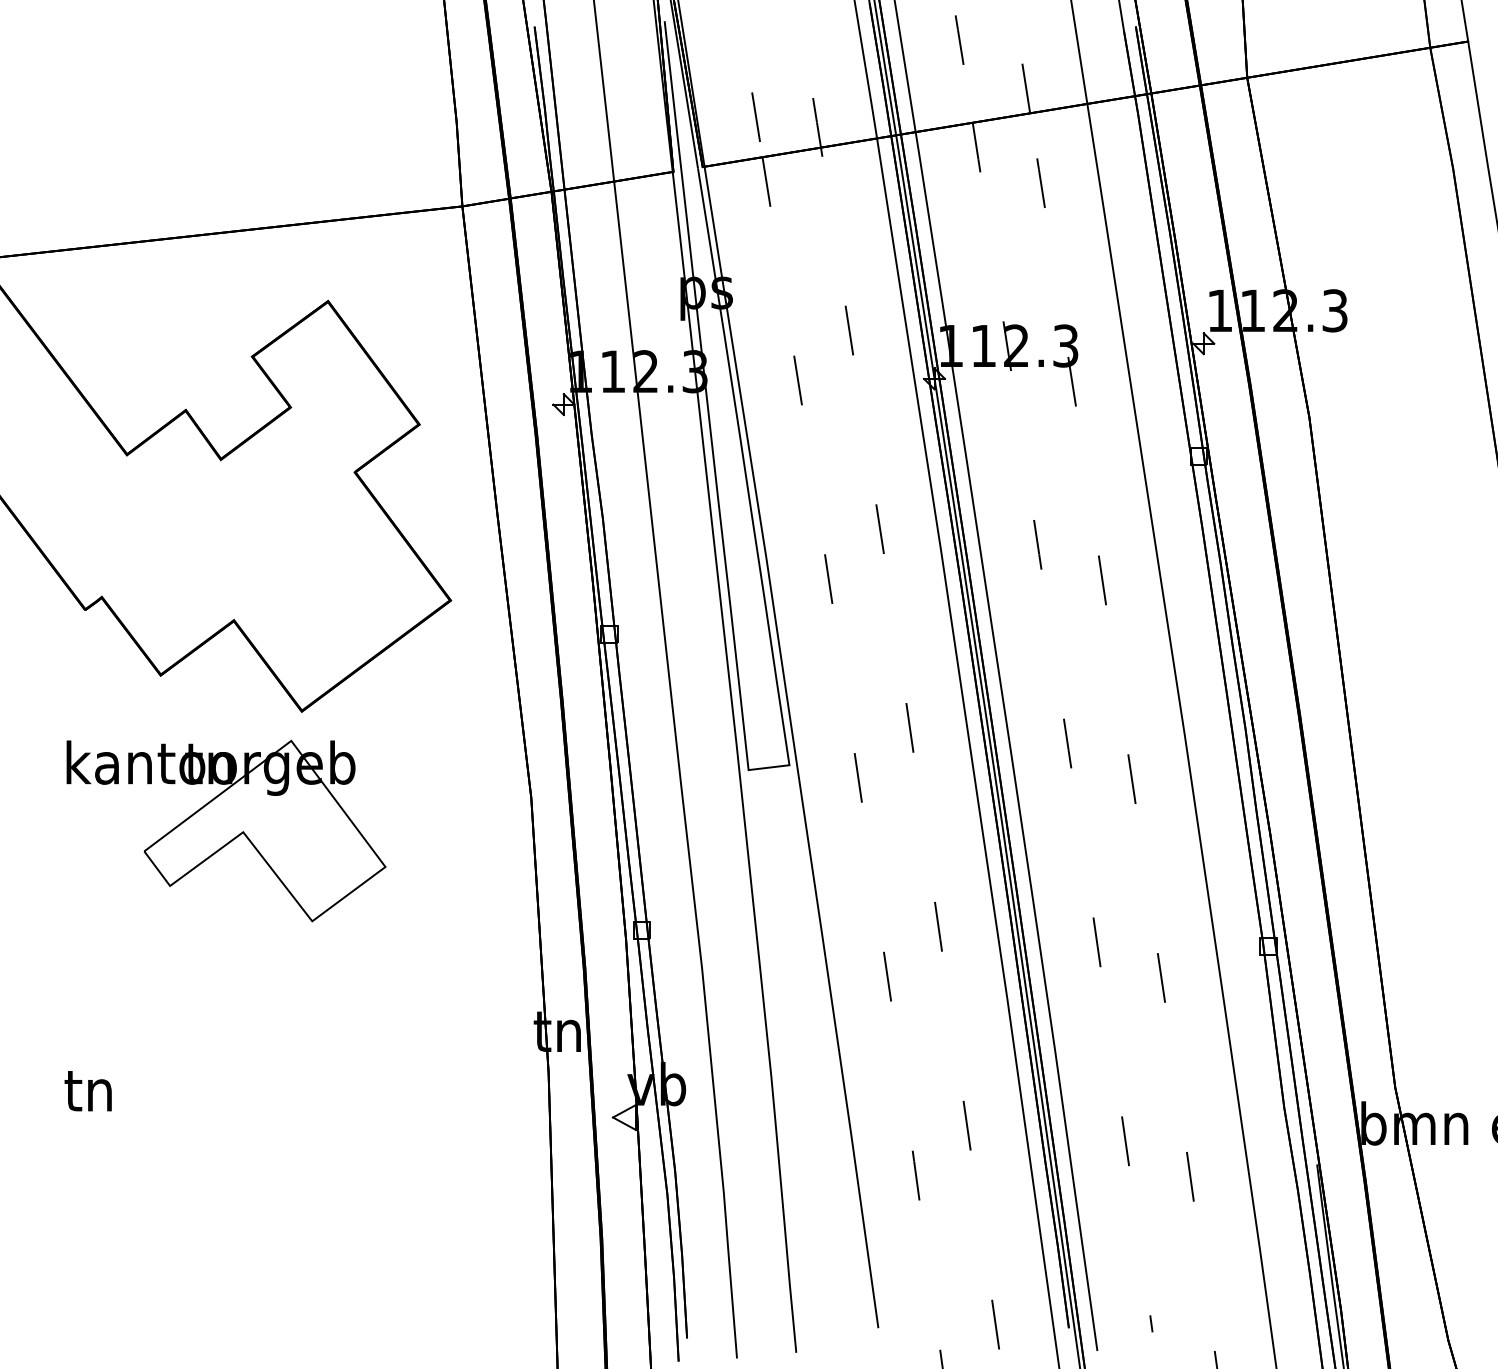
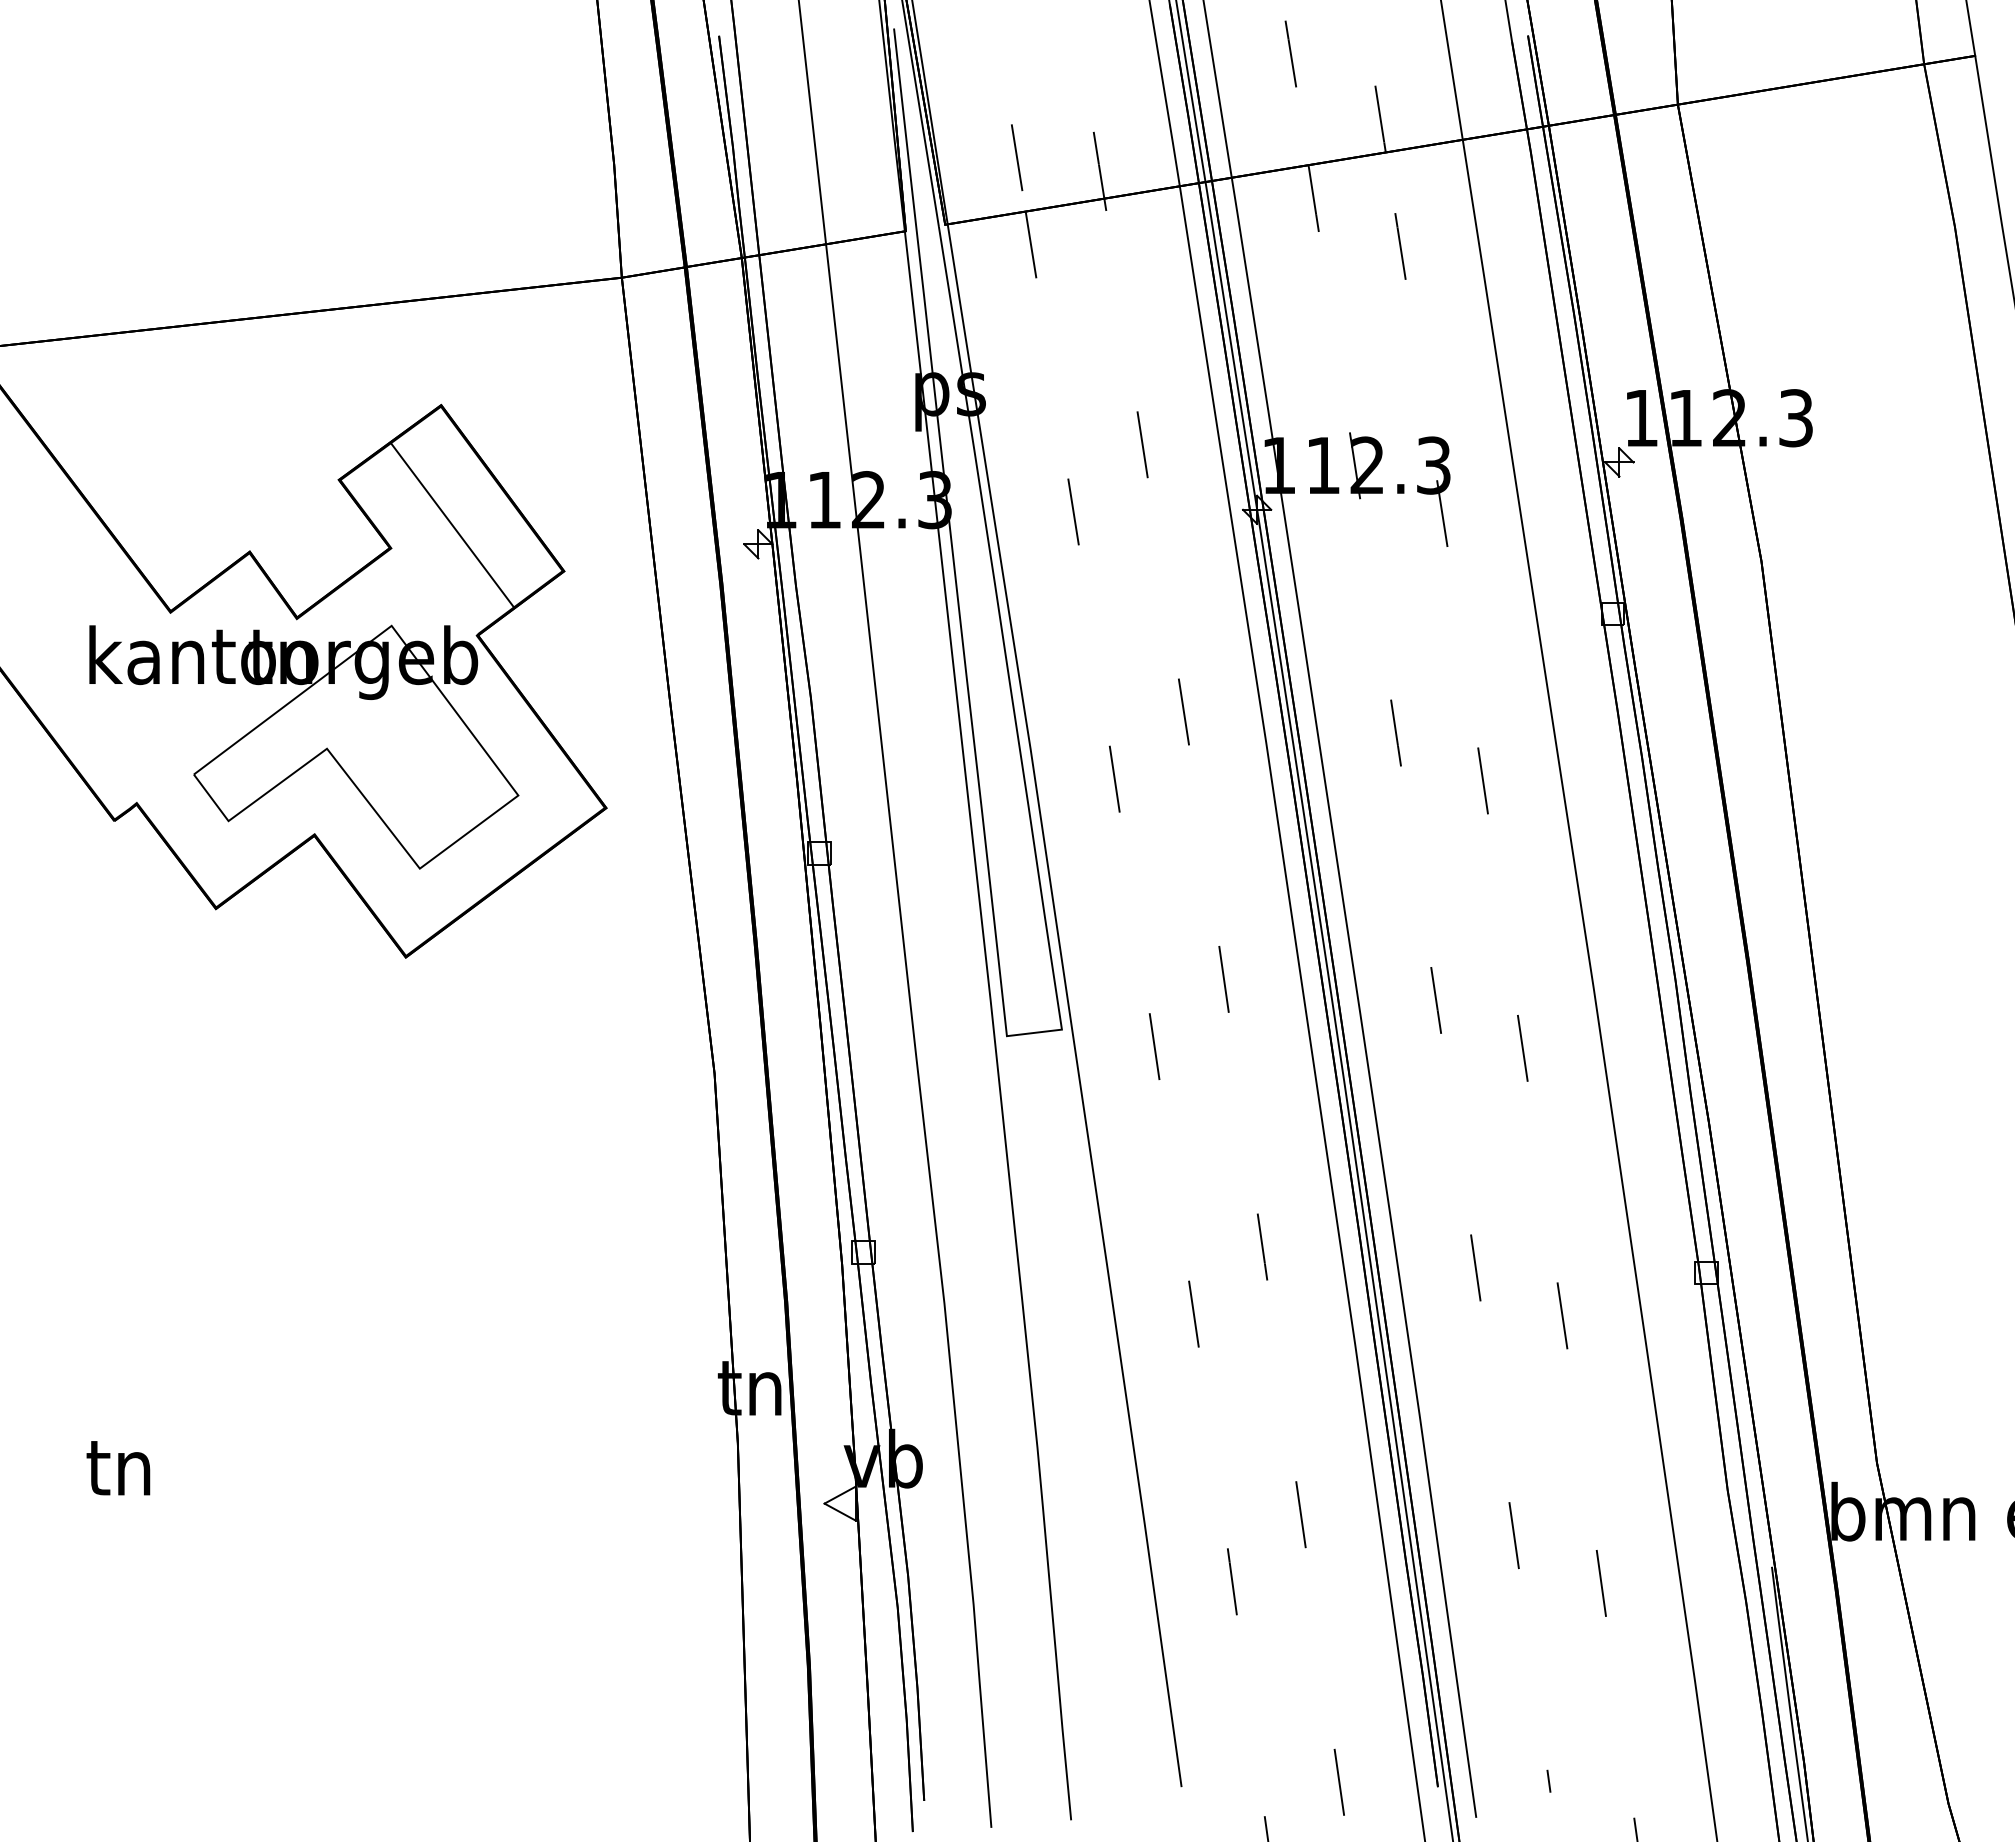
line: (336, 390) -> (452, 525), added
part: (226, 830) -> (304, 746), moved

